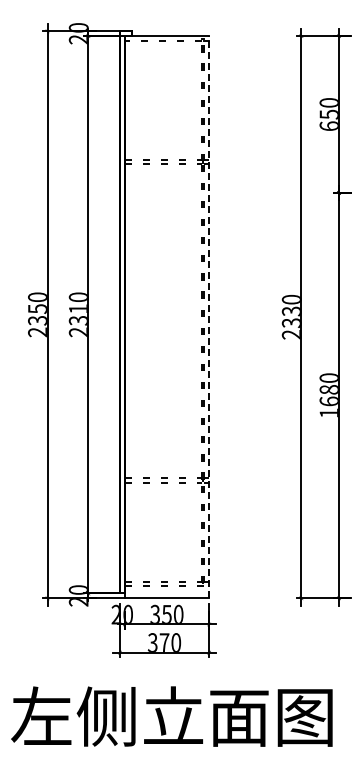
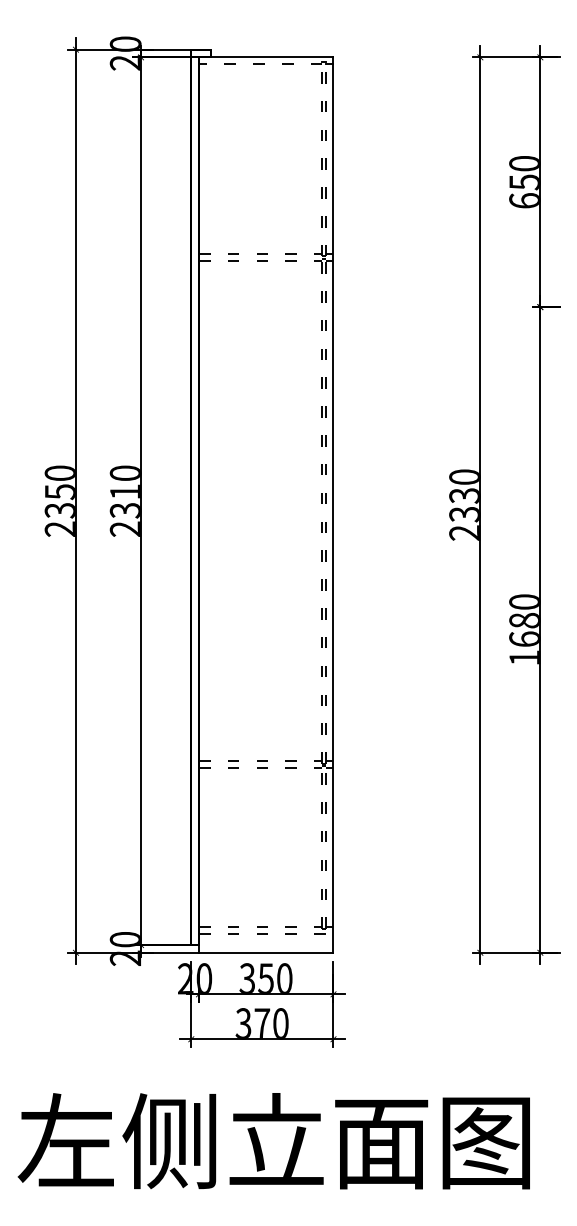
line: (209, 316) -> (333, 503), dashed -> solid

